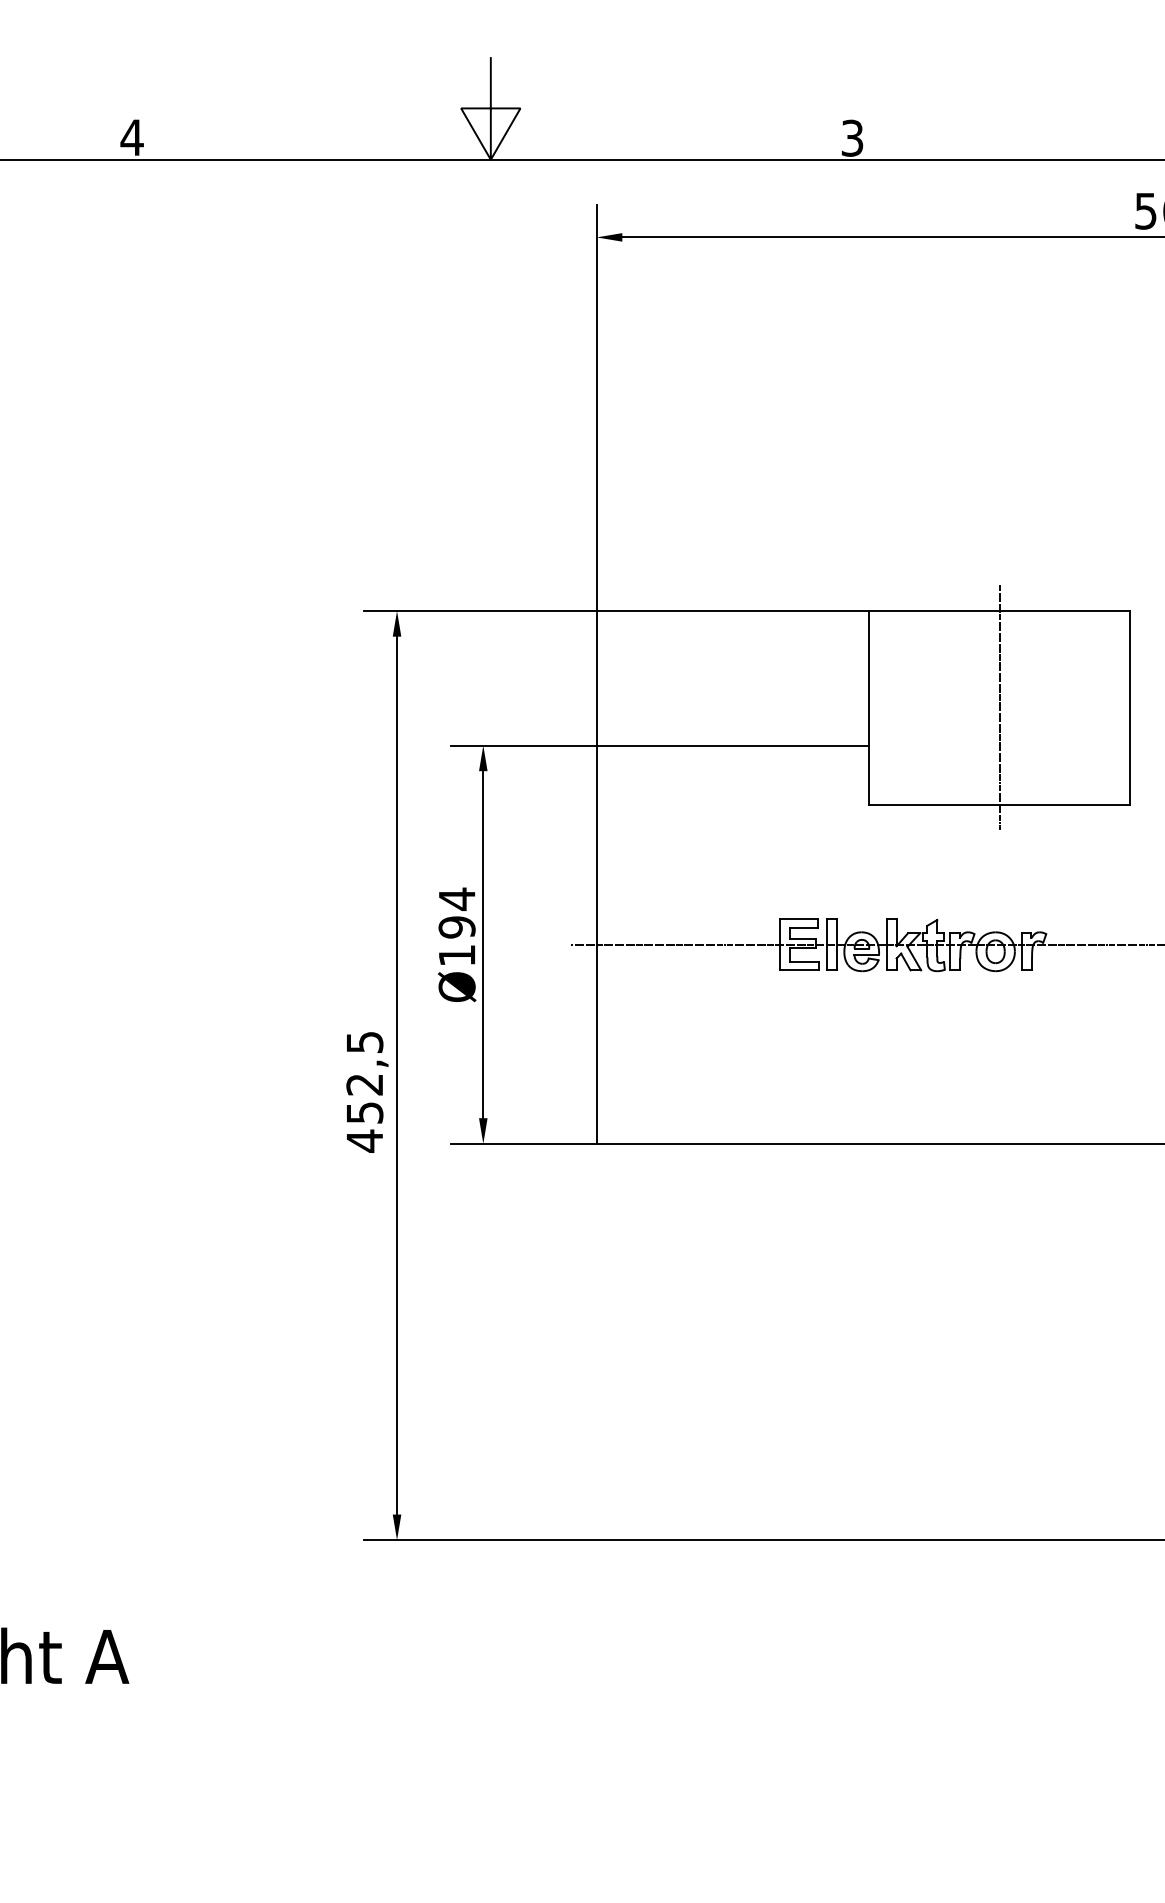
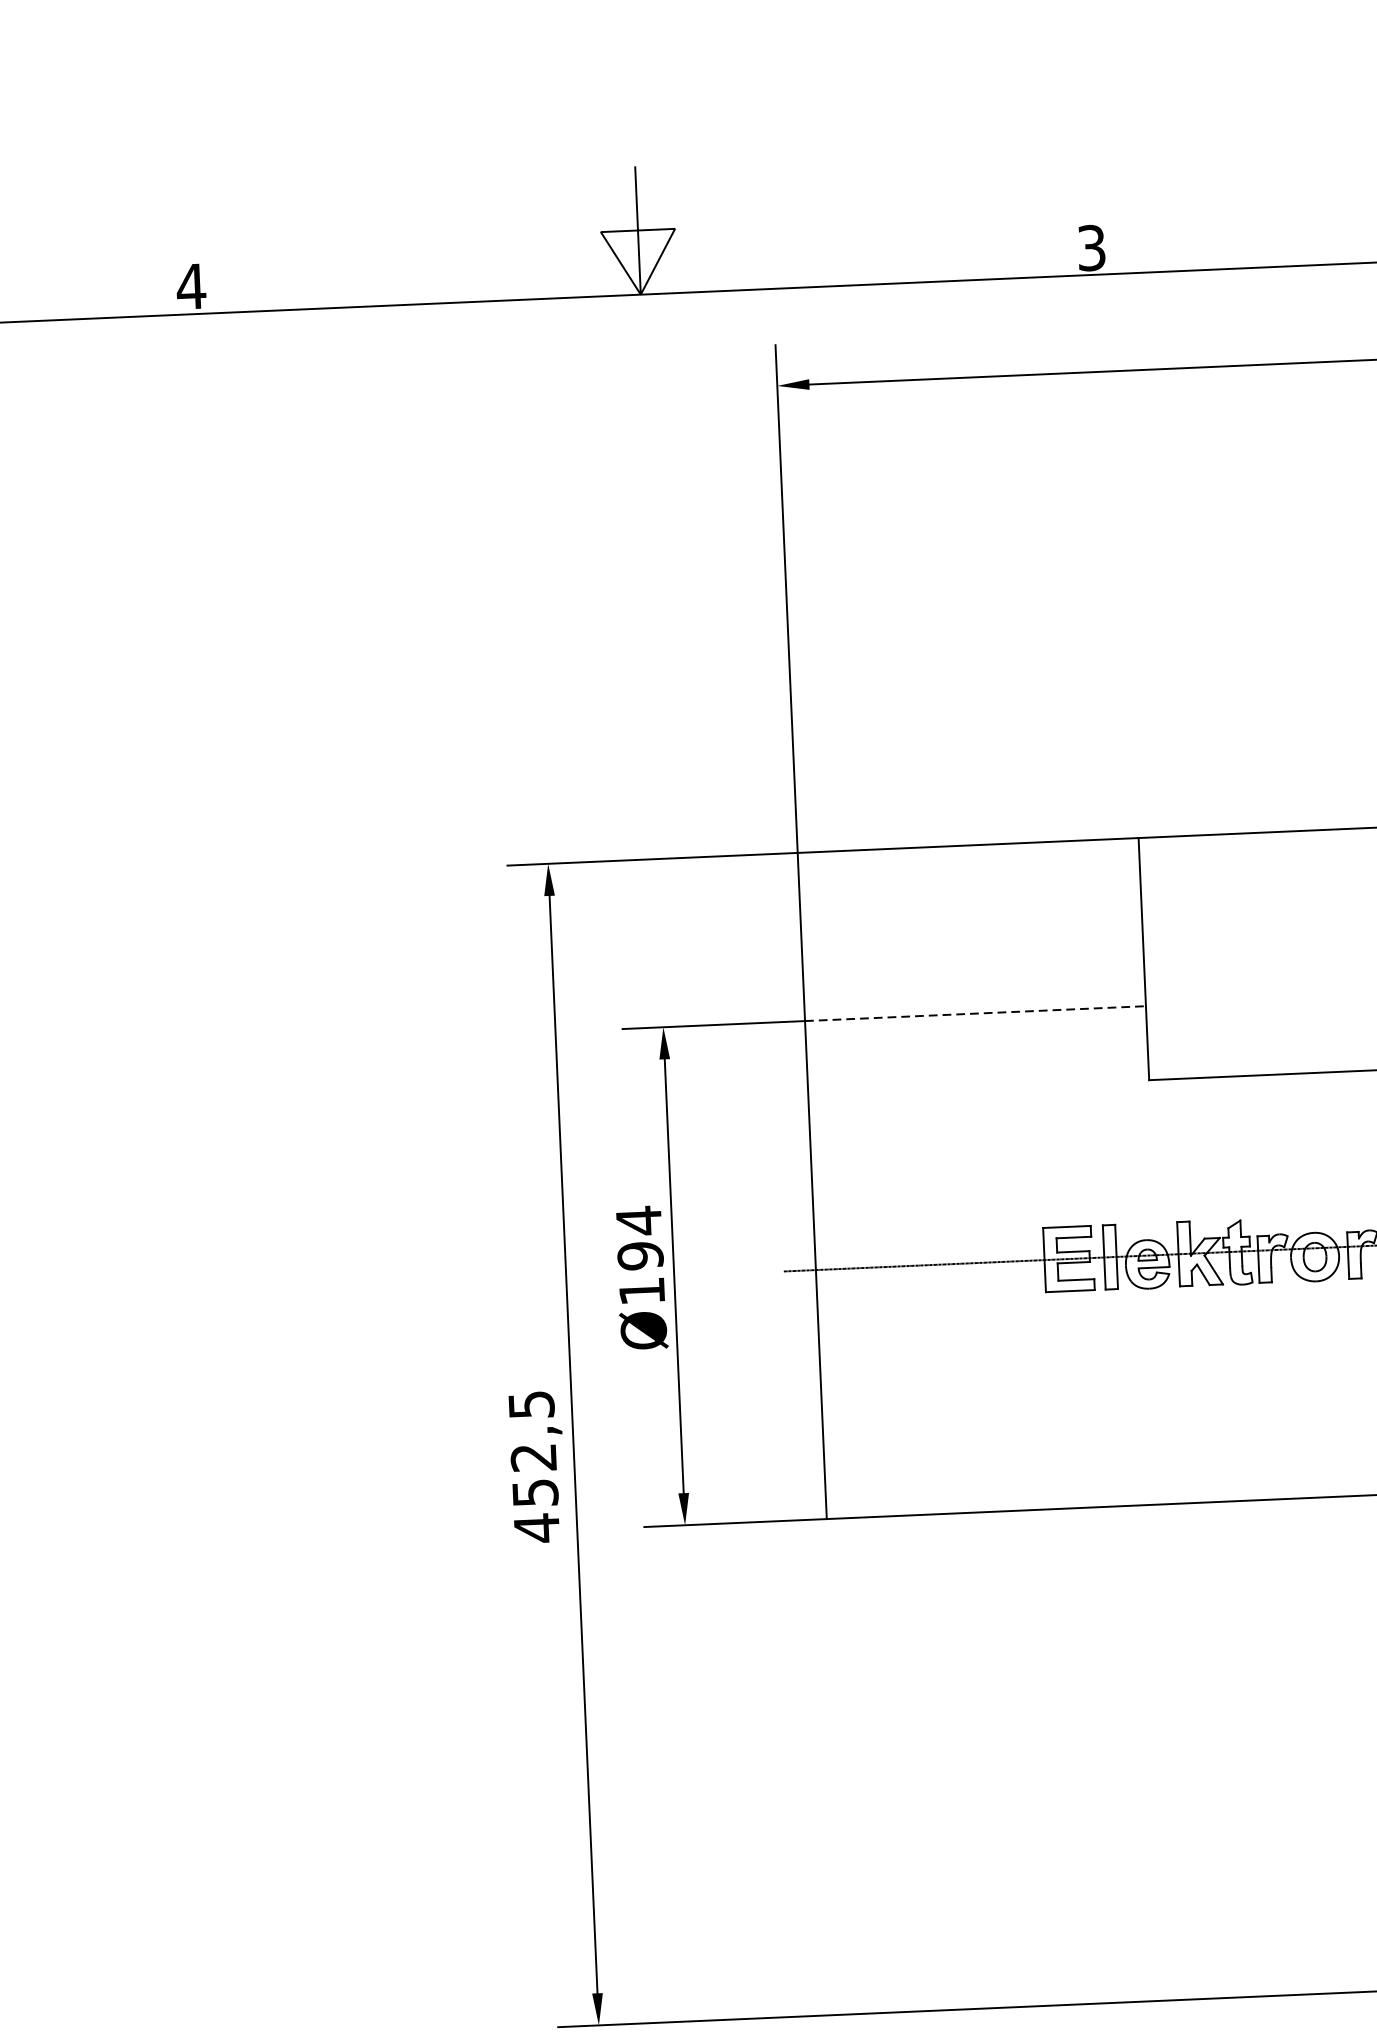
line: (999, 707) -> (1306, 951), removed
line: (733, 745) -> (976, 1013), solid -> dashed

